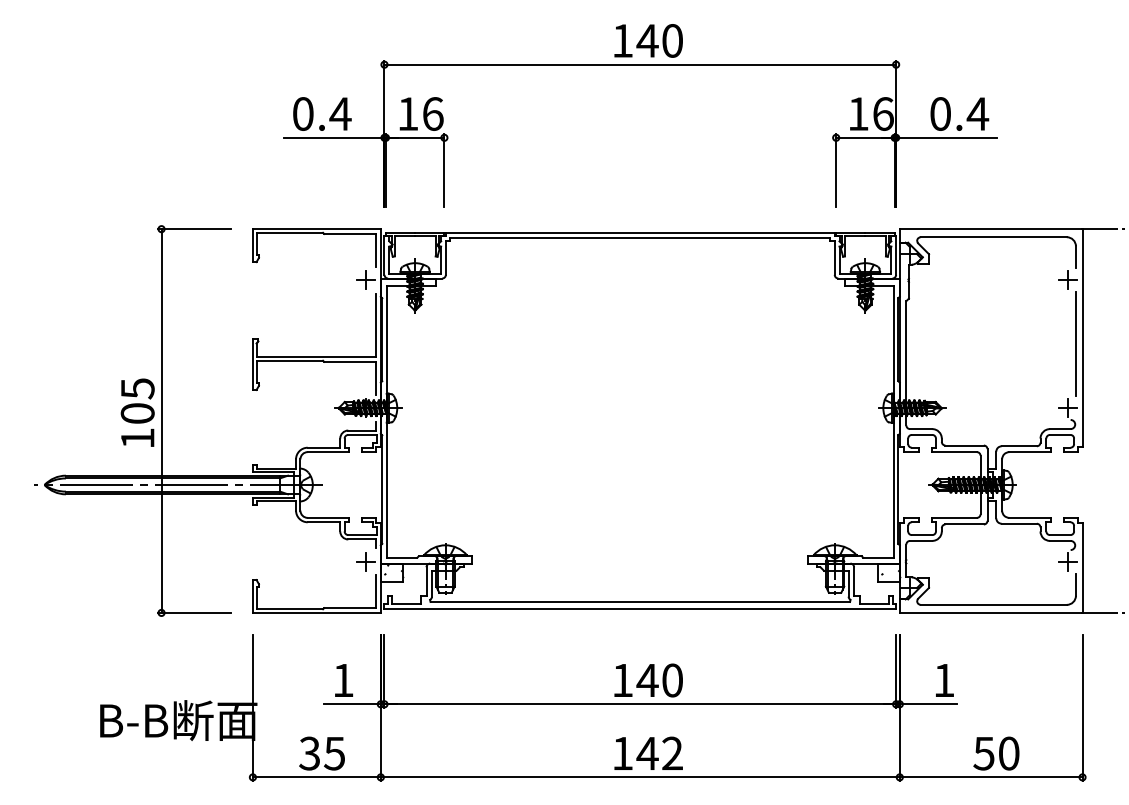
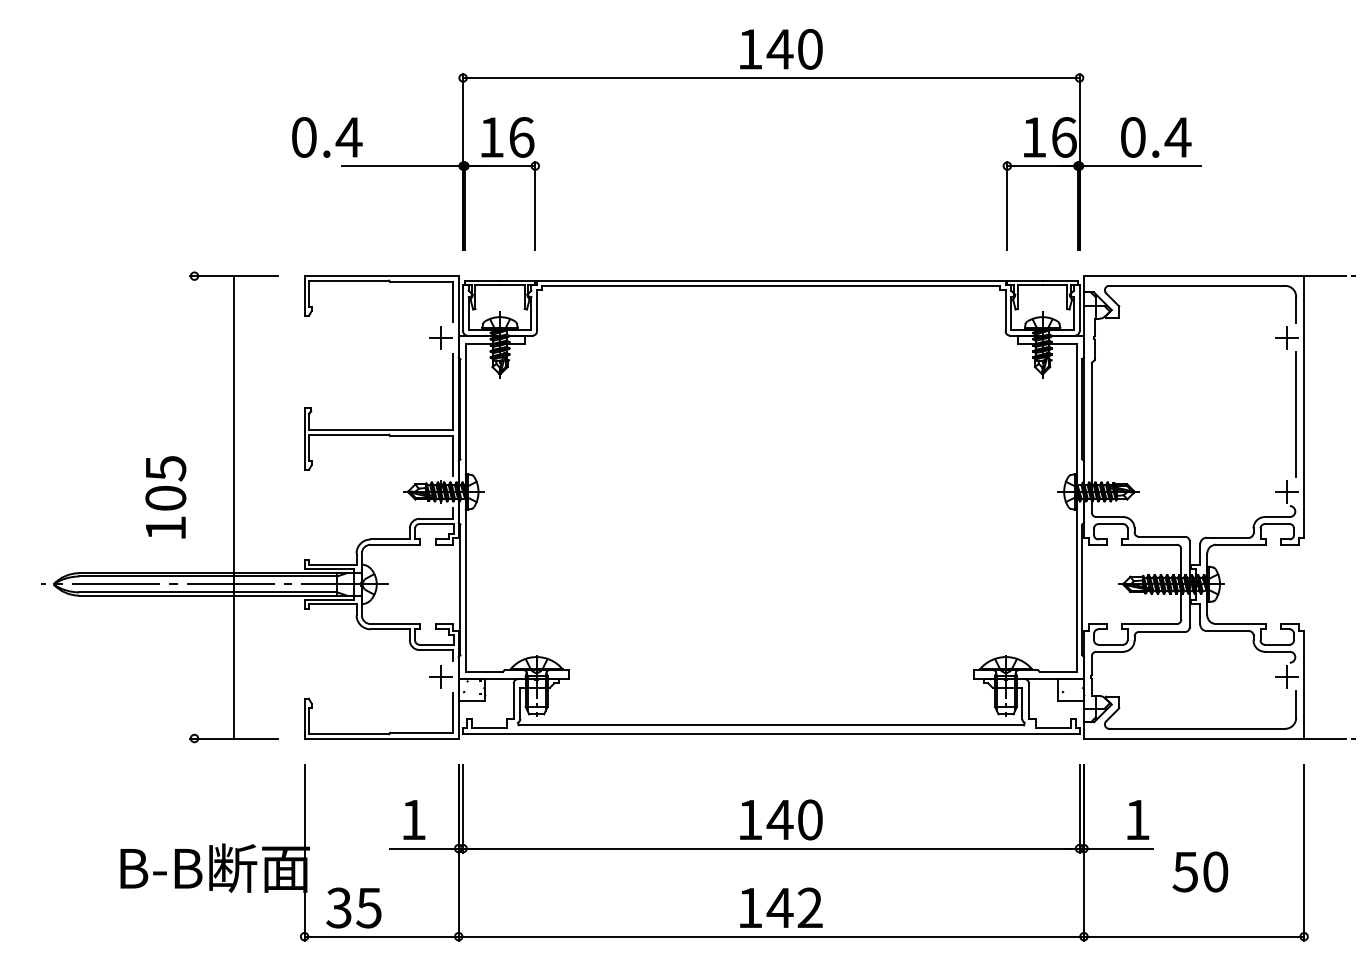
text: (322, 114) -> (327, 137), moved
line: (161, 421) -> (233, 507), moved
text: (321, 753) -> (353, 907), moved
text: (996, 753) -> (1200, 871), moved

